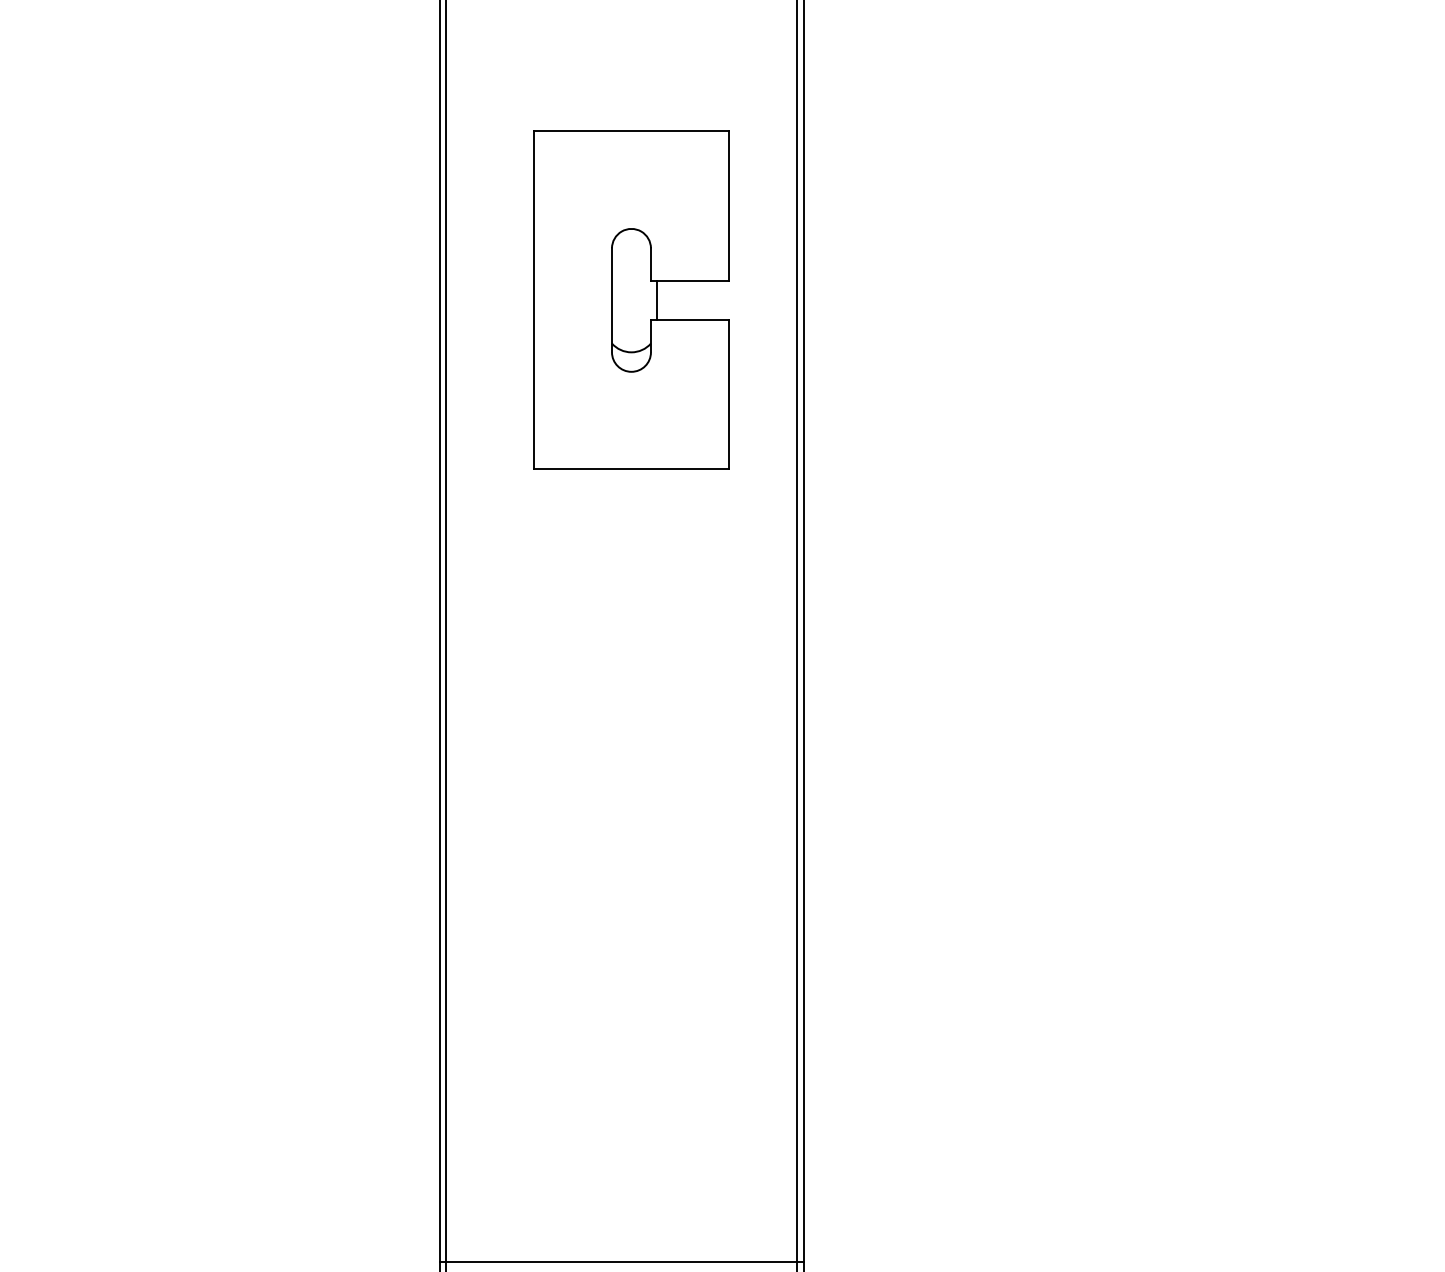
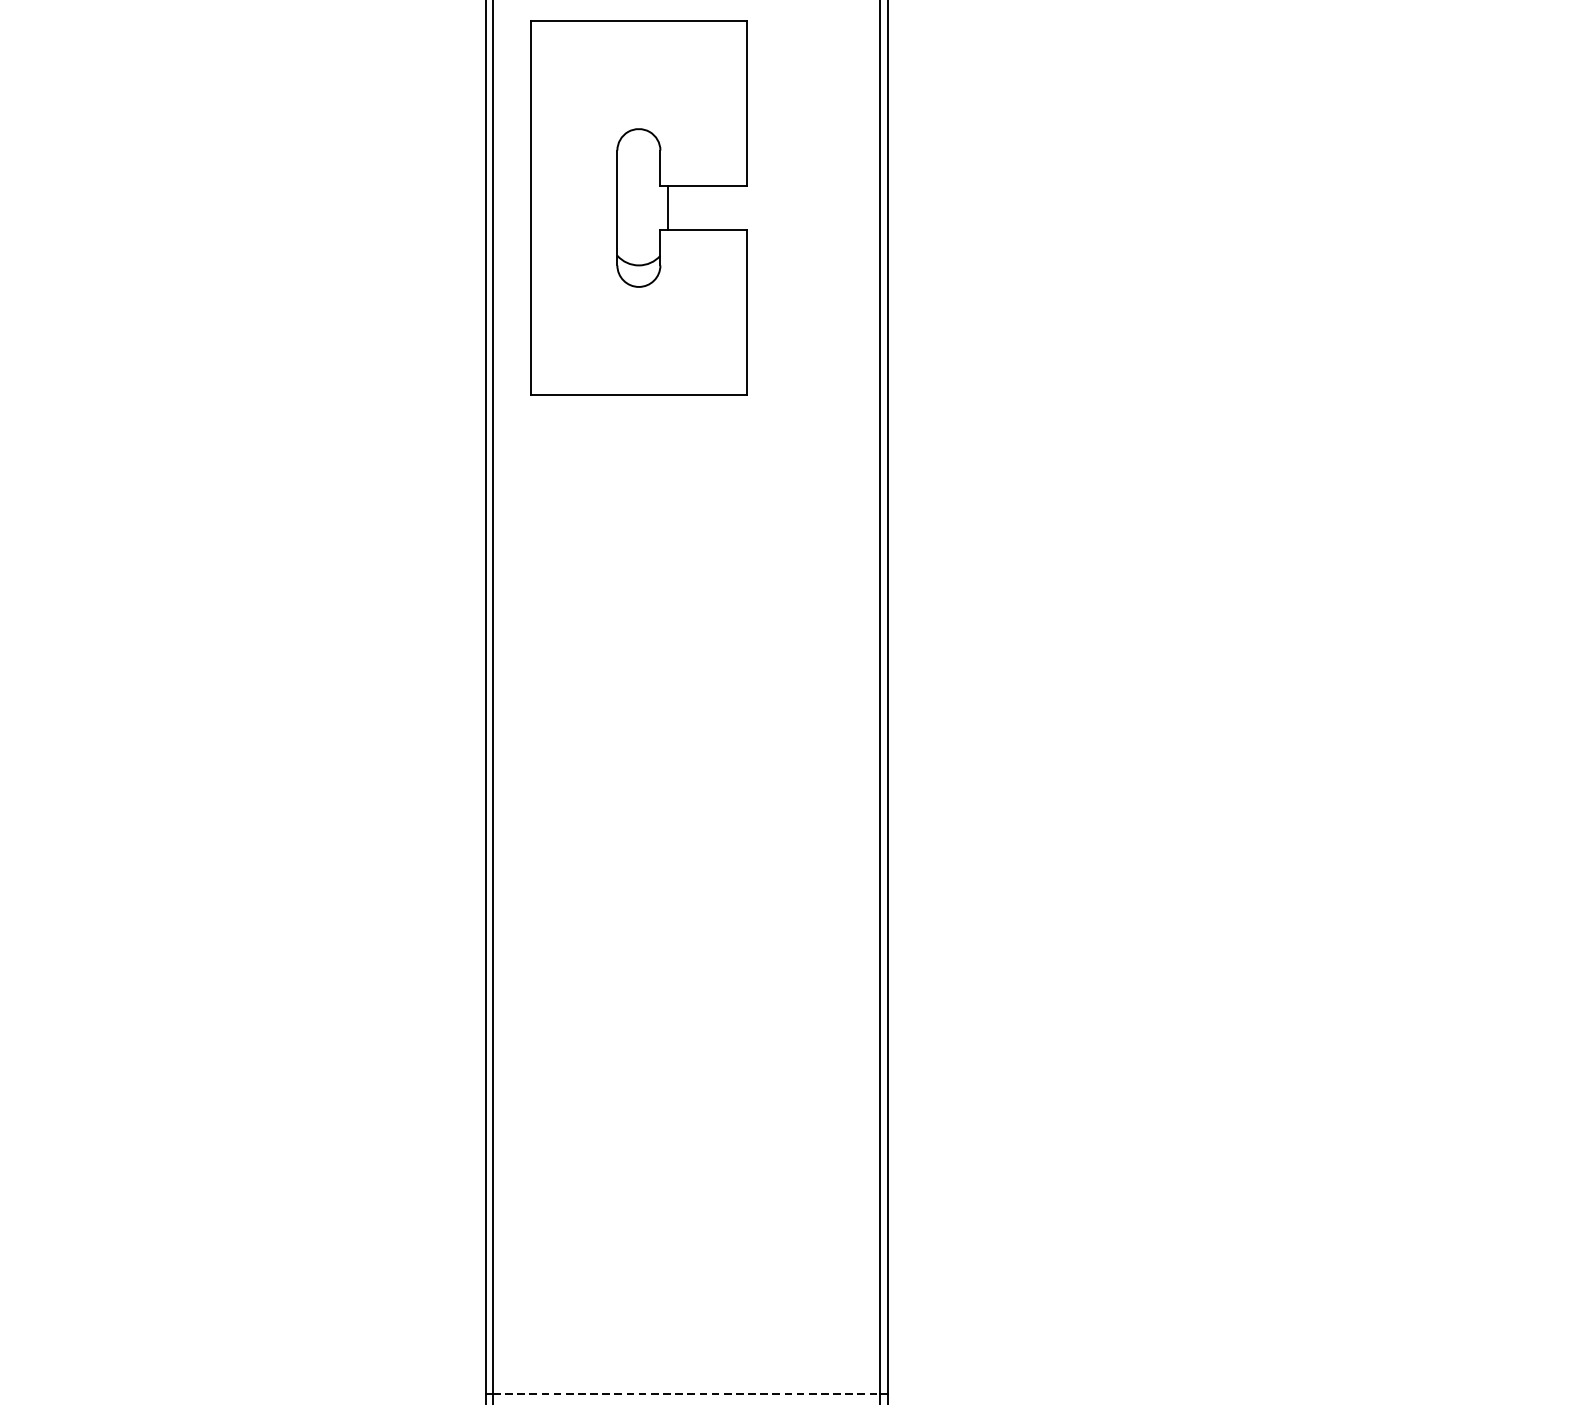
part: (631, 299) -> (638, 207), moved
line: (622, 1261) -> (687, 1393), solid -> dashed

